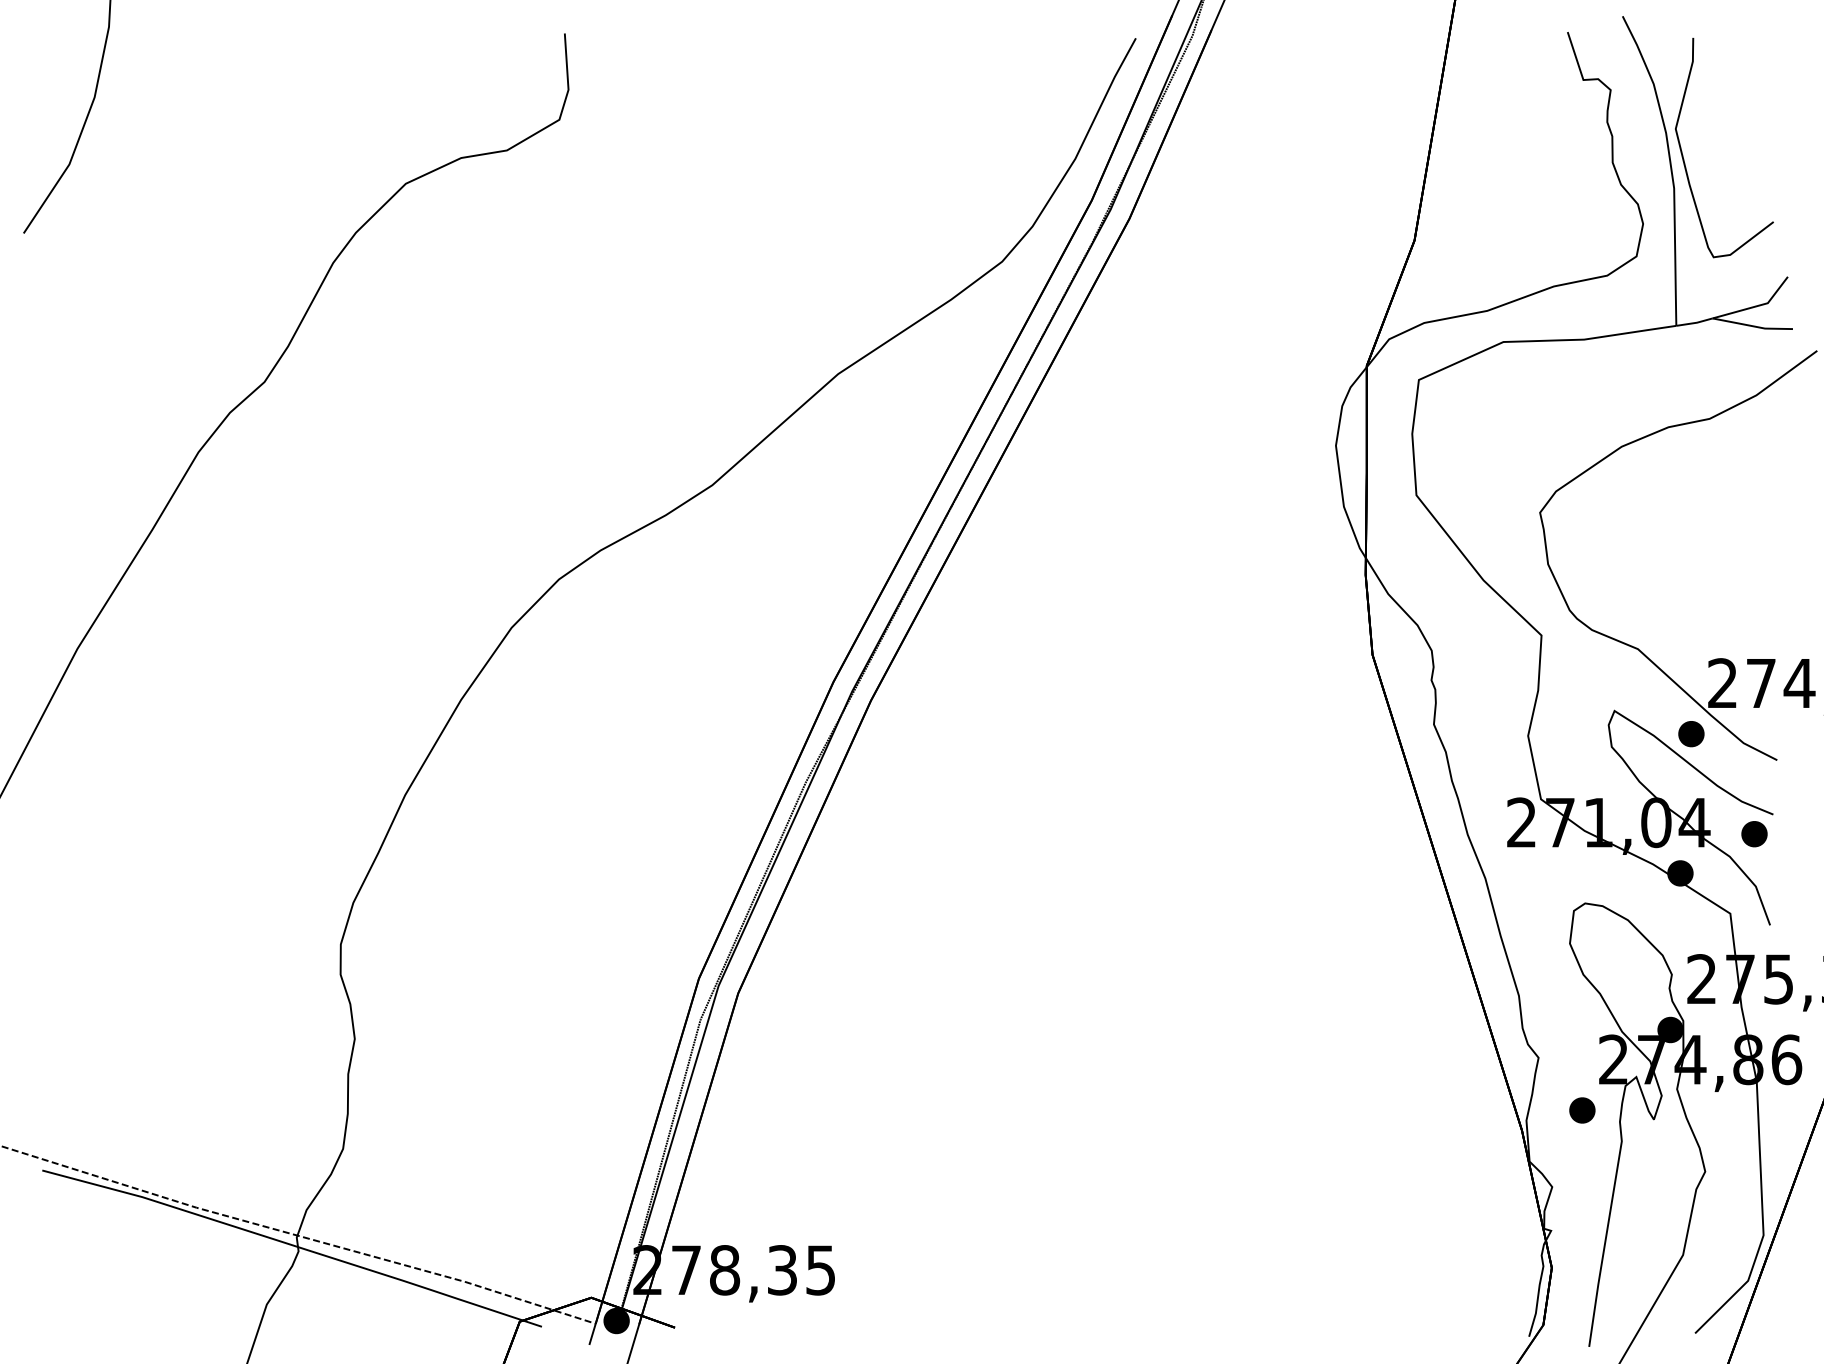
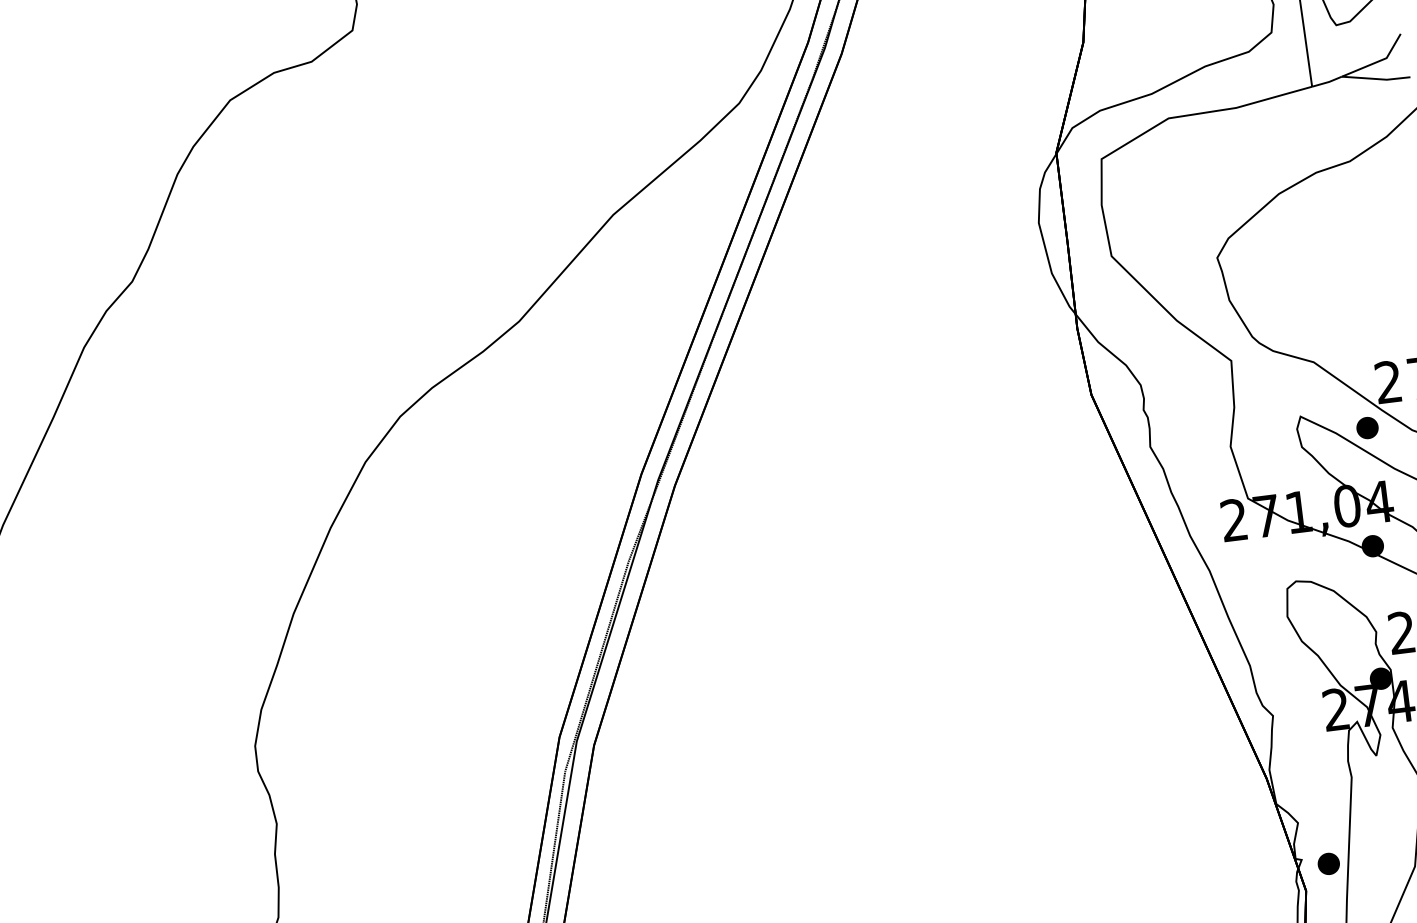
part: (1582, 1110) -> (1328, 863), moved

